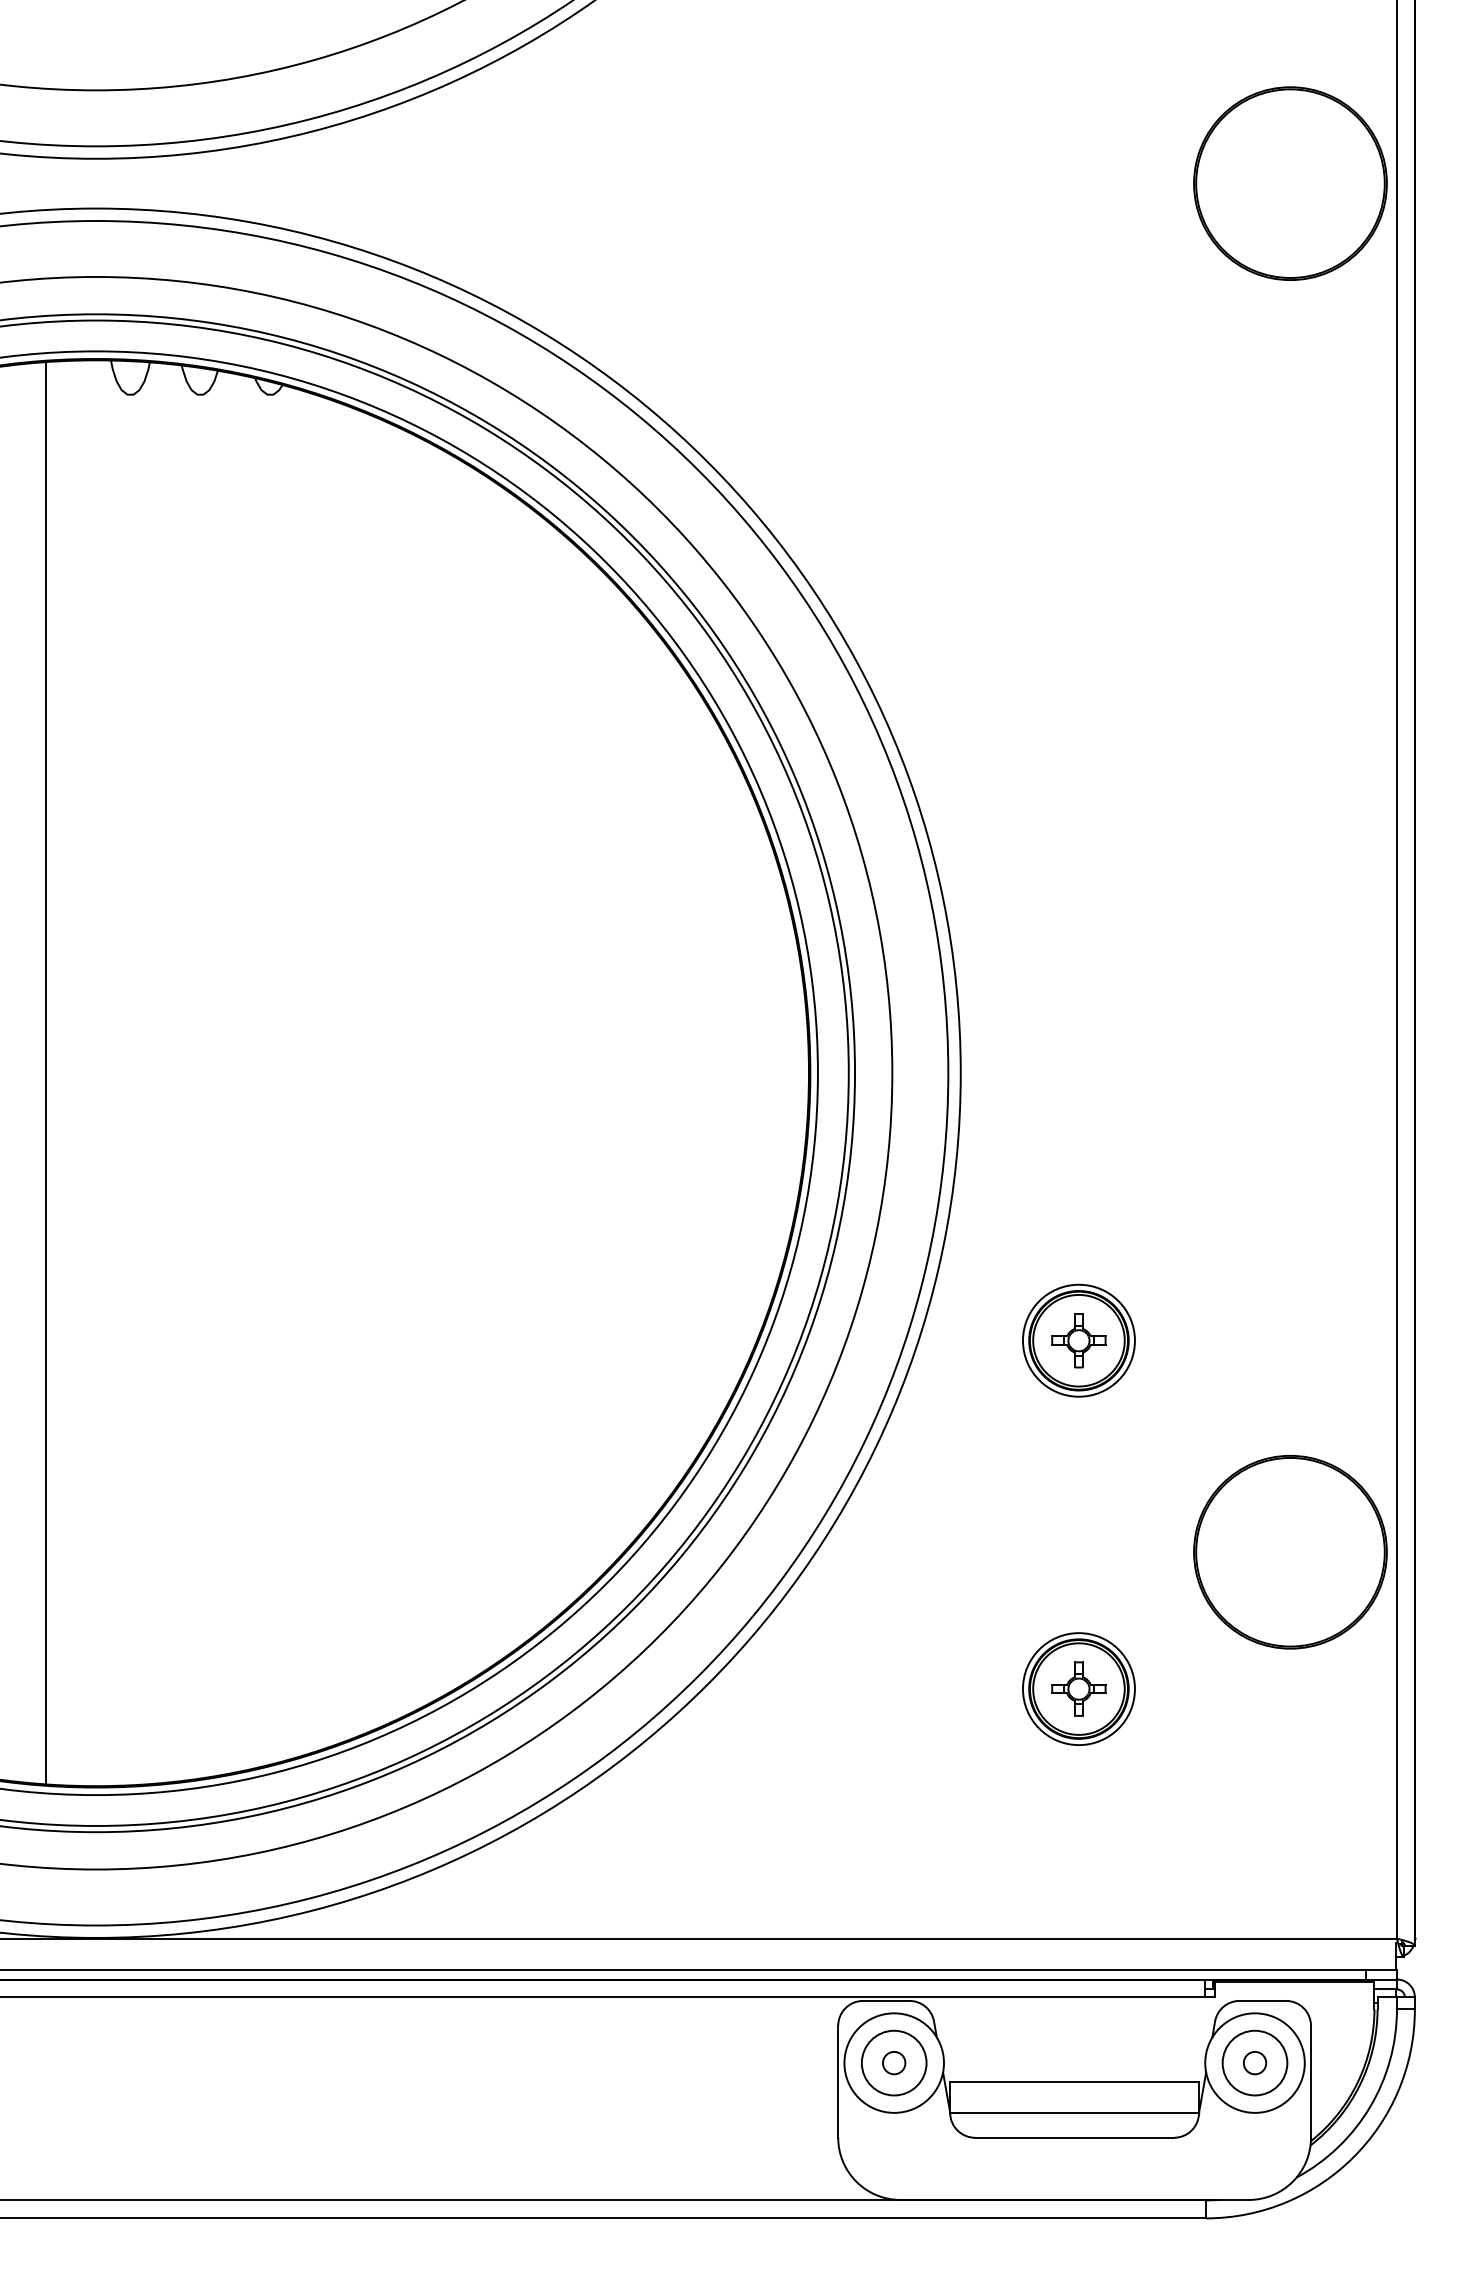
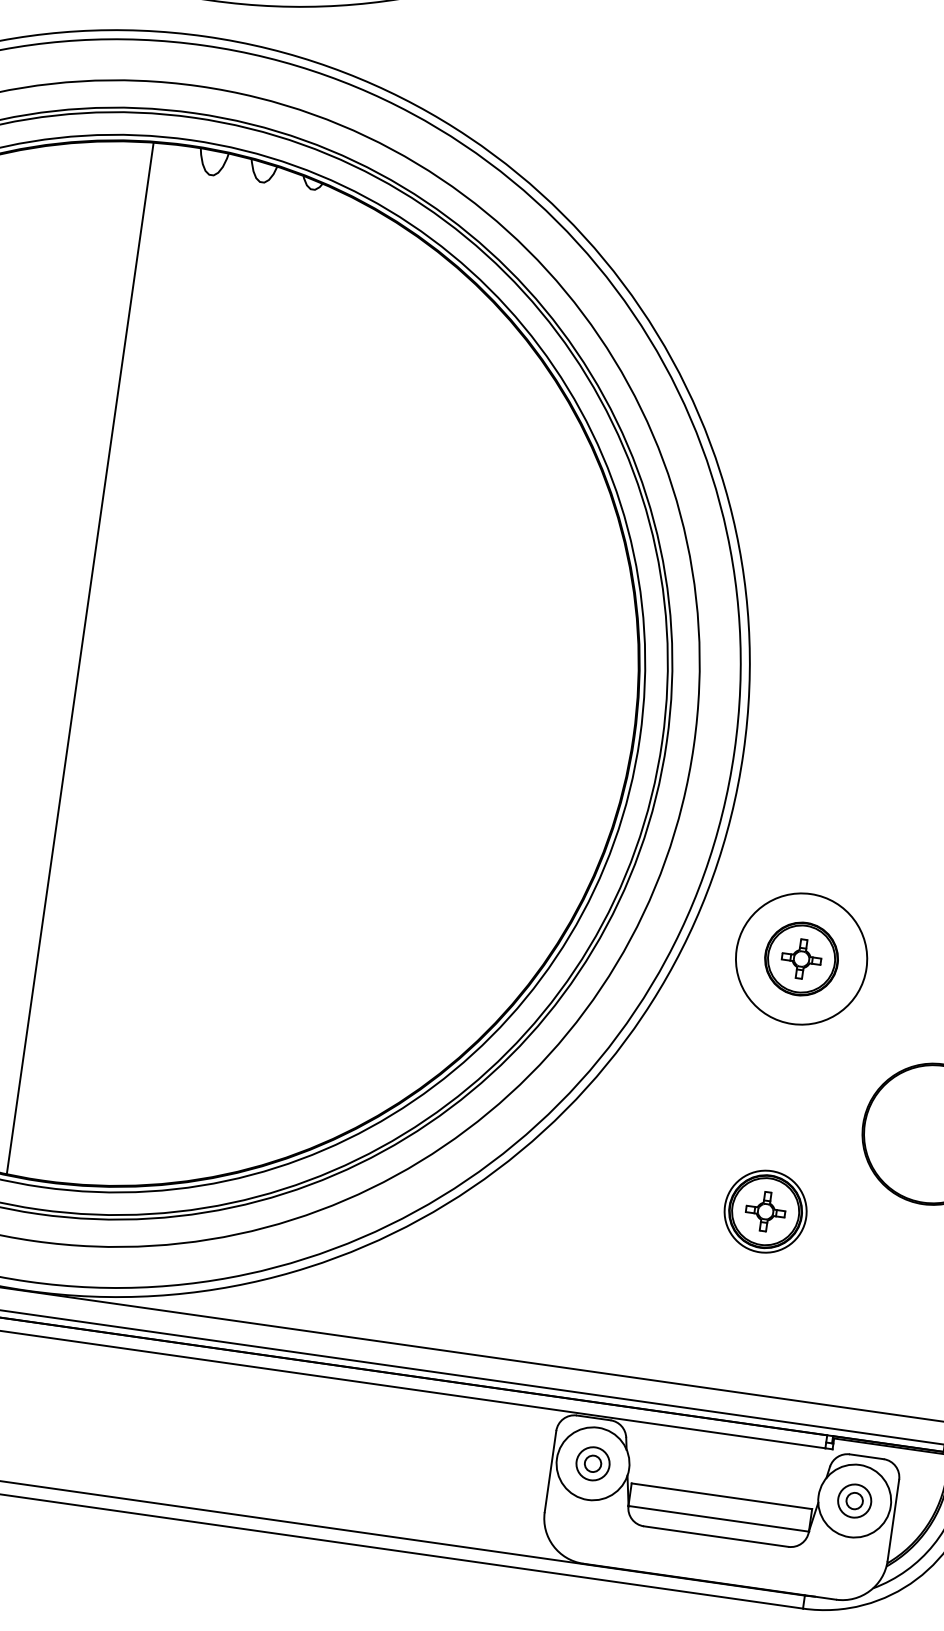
circle: (1078, 1340) -> (801, 958), size x1.6
circle: (893, 2062) -> (592, 1463), size x0.7
circle: (1254, 2062) -> (854, 1500), size x0.7

